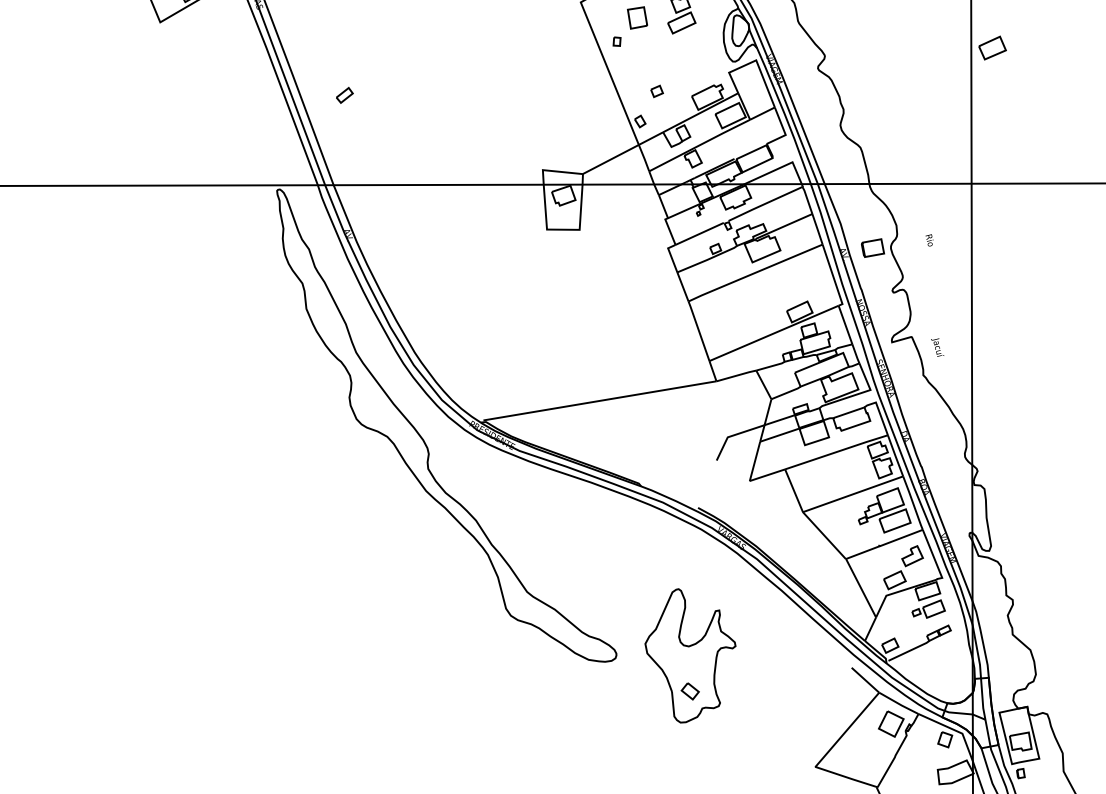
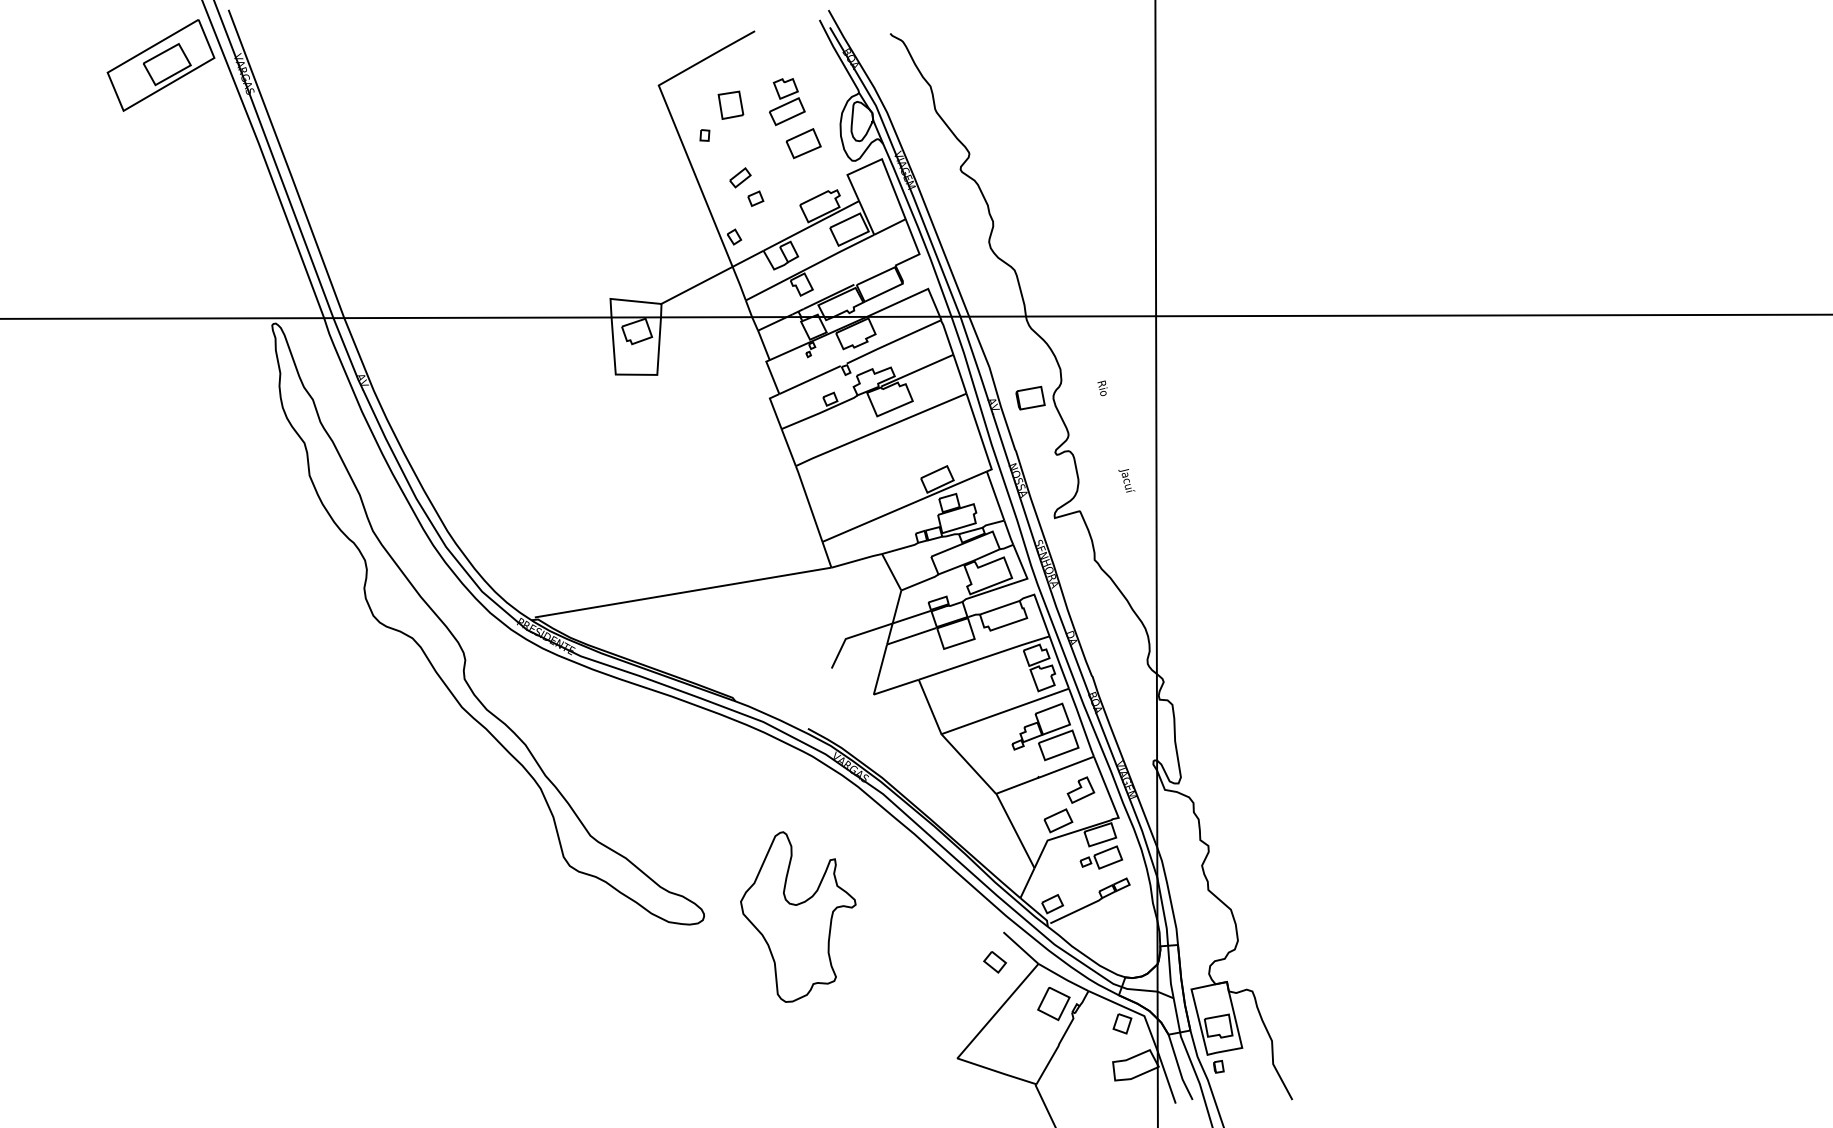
part: (992, 48) -> (803, 143), moved
part: (344, 95) -> (740, 177), moved
text: (937, 347) -> (1126, 480), moved
part: (689, 691) -> (994, 962), moved

